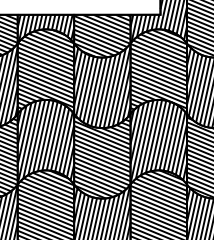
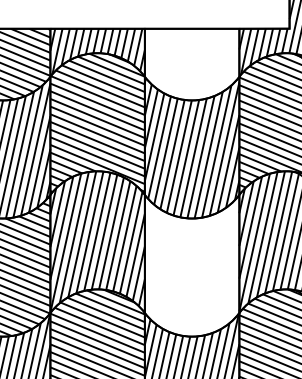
hatch: (102, 35) -> (192, 63), removed
hatch: (102, 157) -> (192, 267), removed

